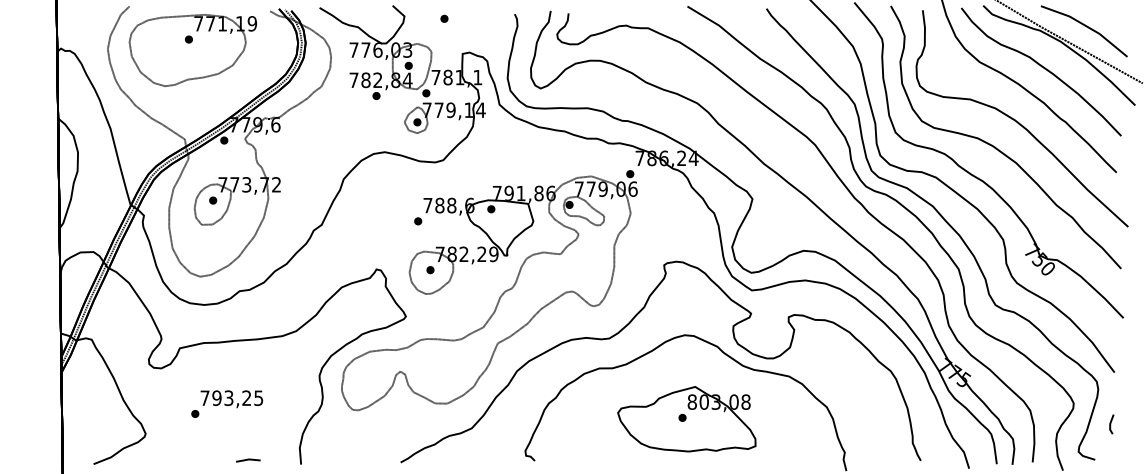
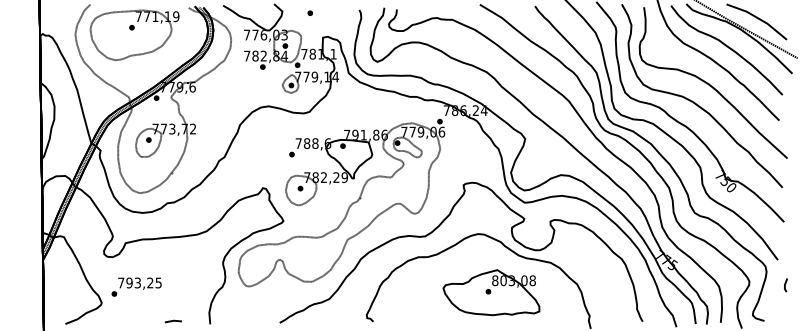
text: (226, 403) -> (136, 286), moved
part: (686, 418) -> (491, 292), moved
line: (1111, 424) -> (785, 285), moved

